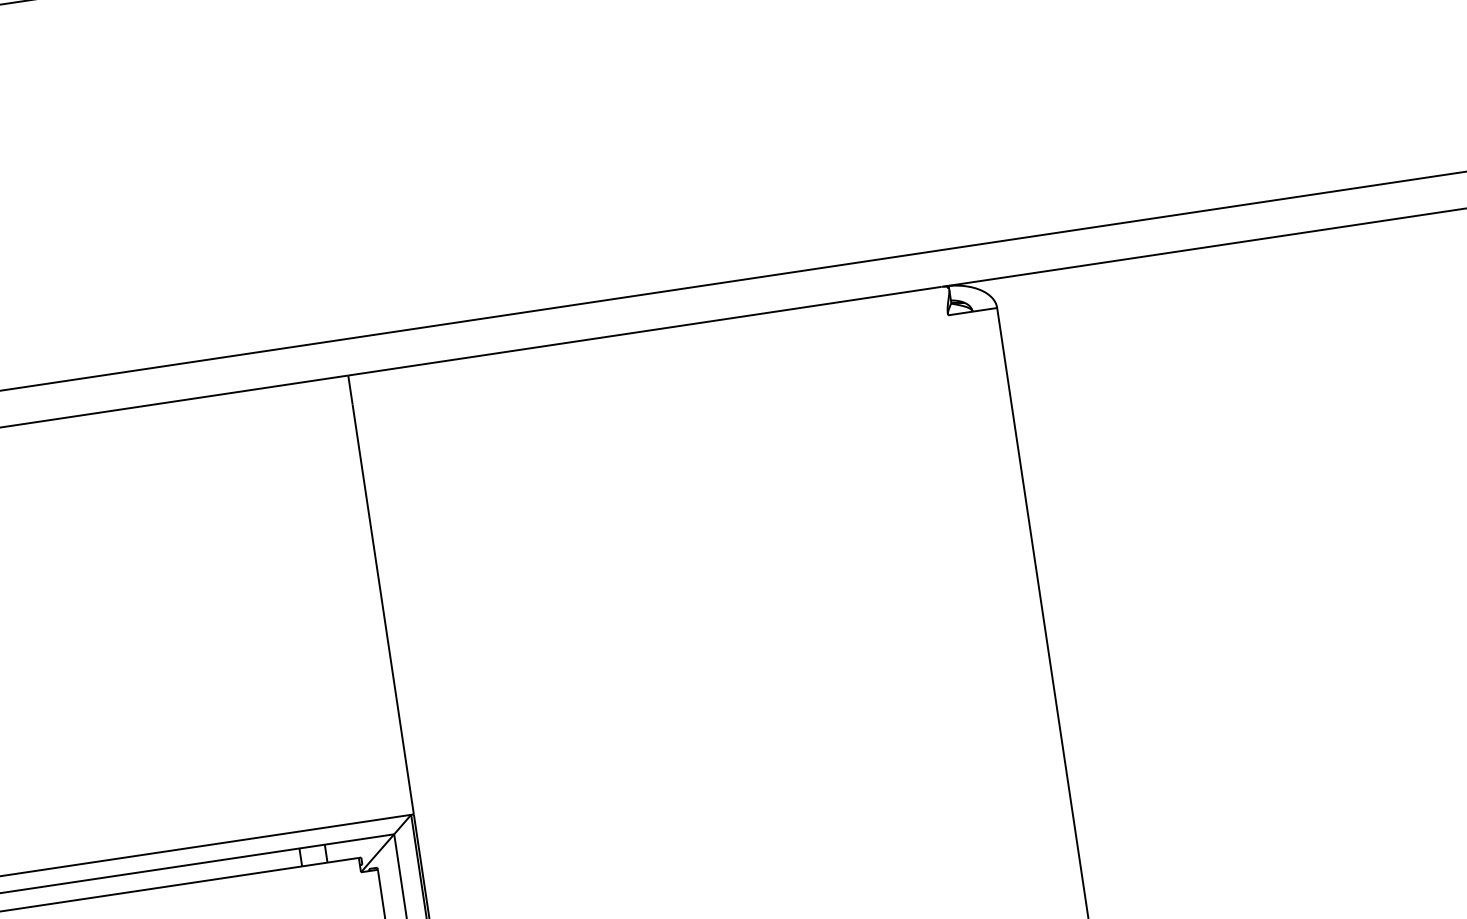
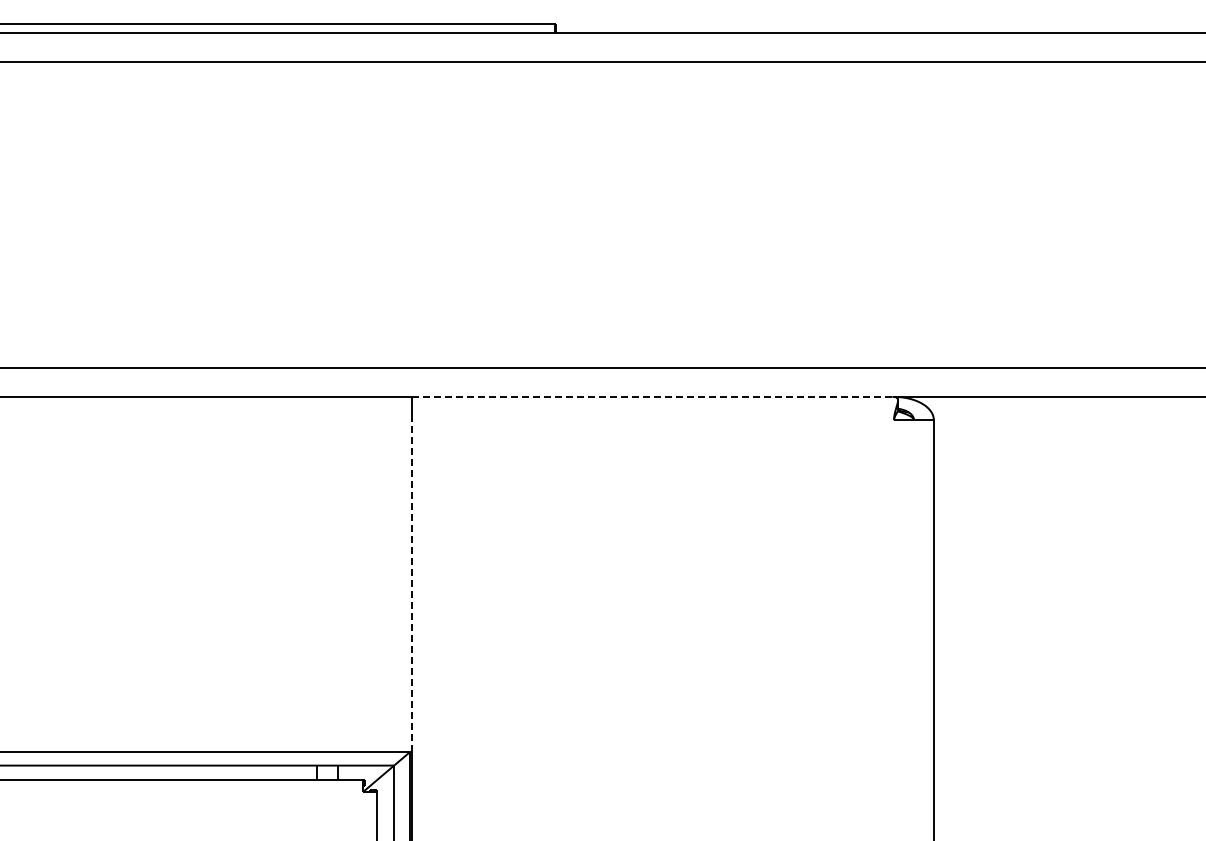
line: (645, 330) -> (652, 396), solid -> dashed
line: (383, 609) -> (412, 586), solid -> dashed

